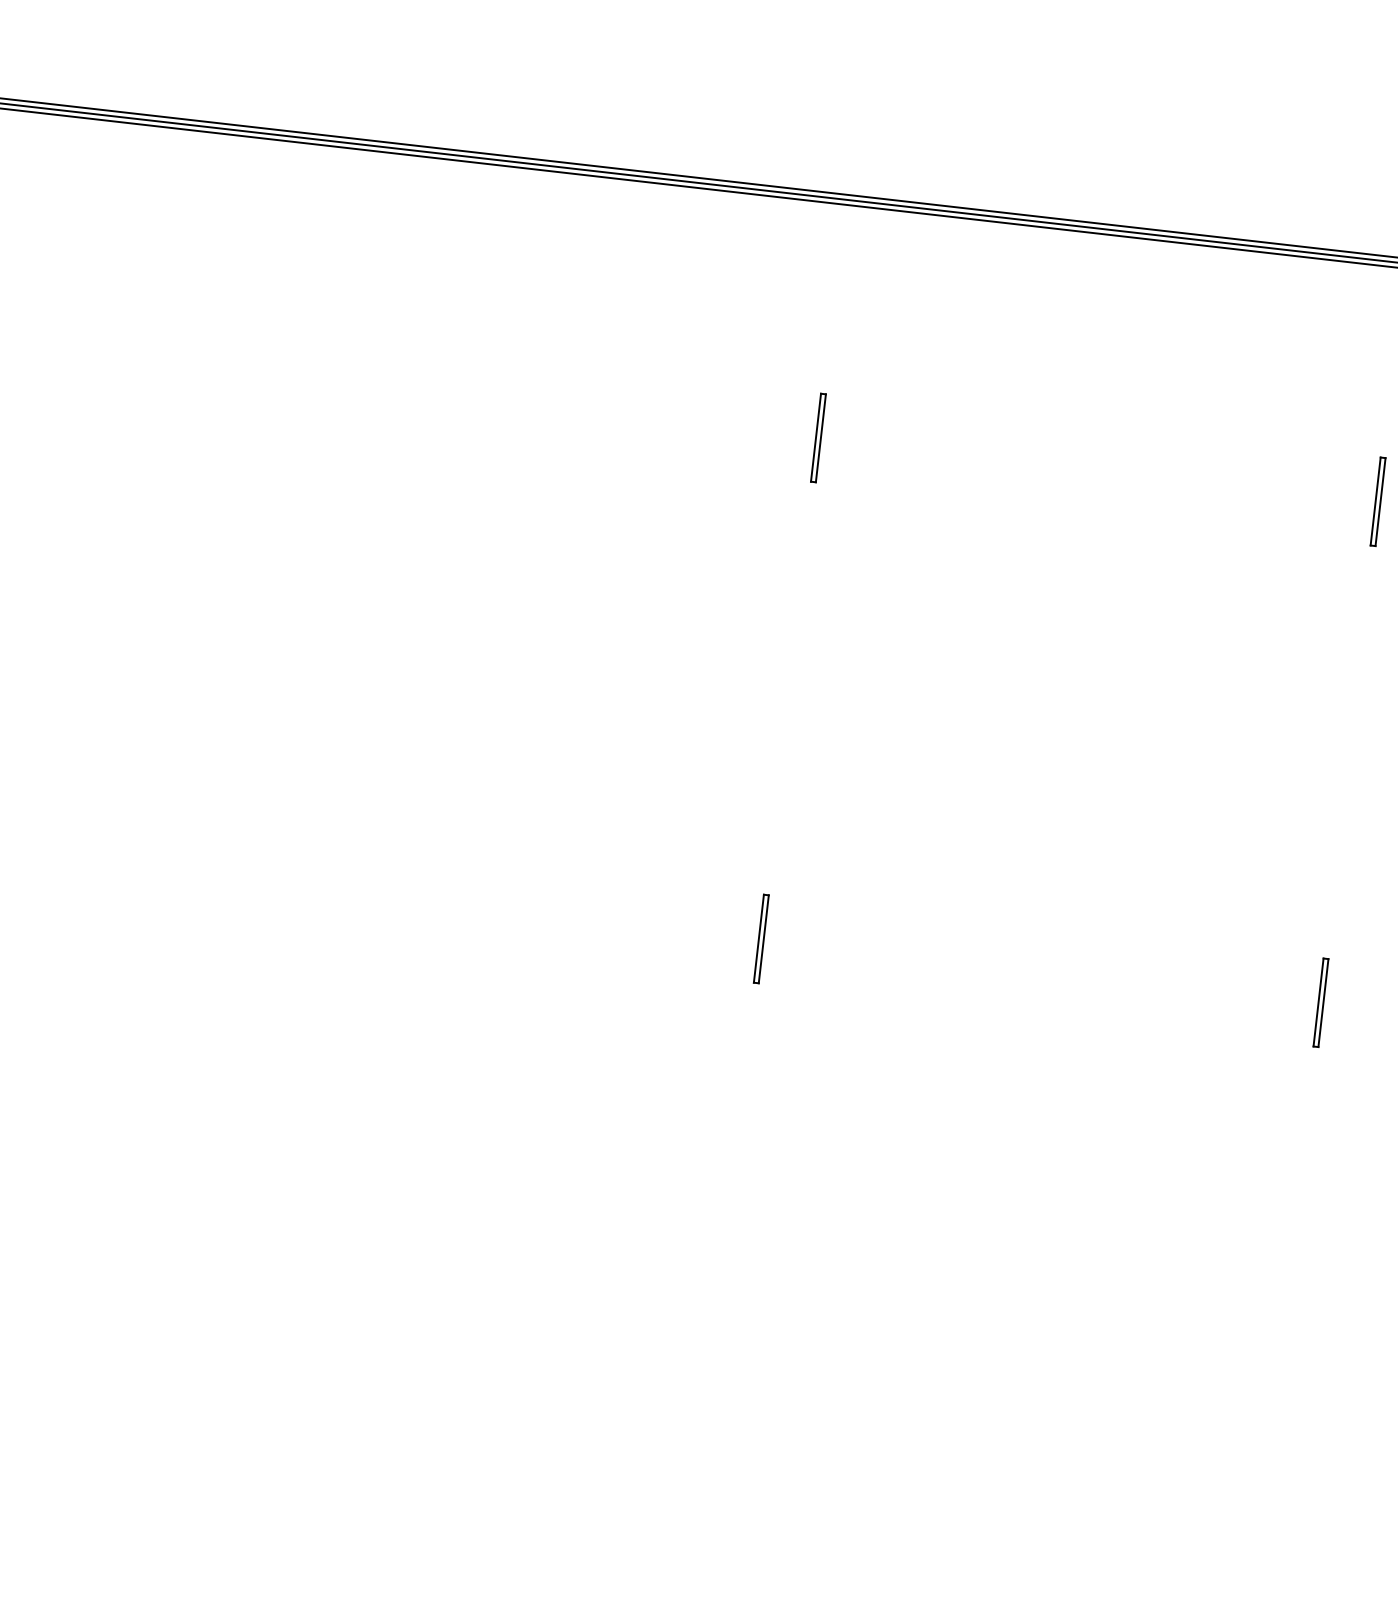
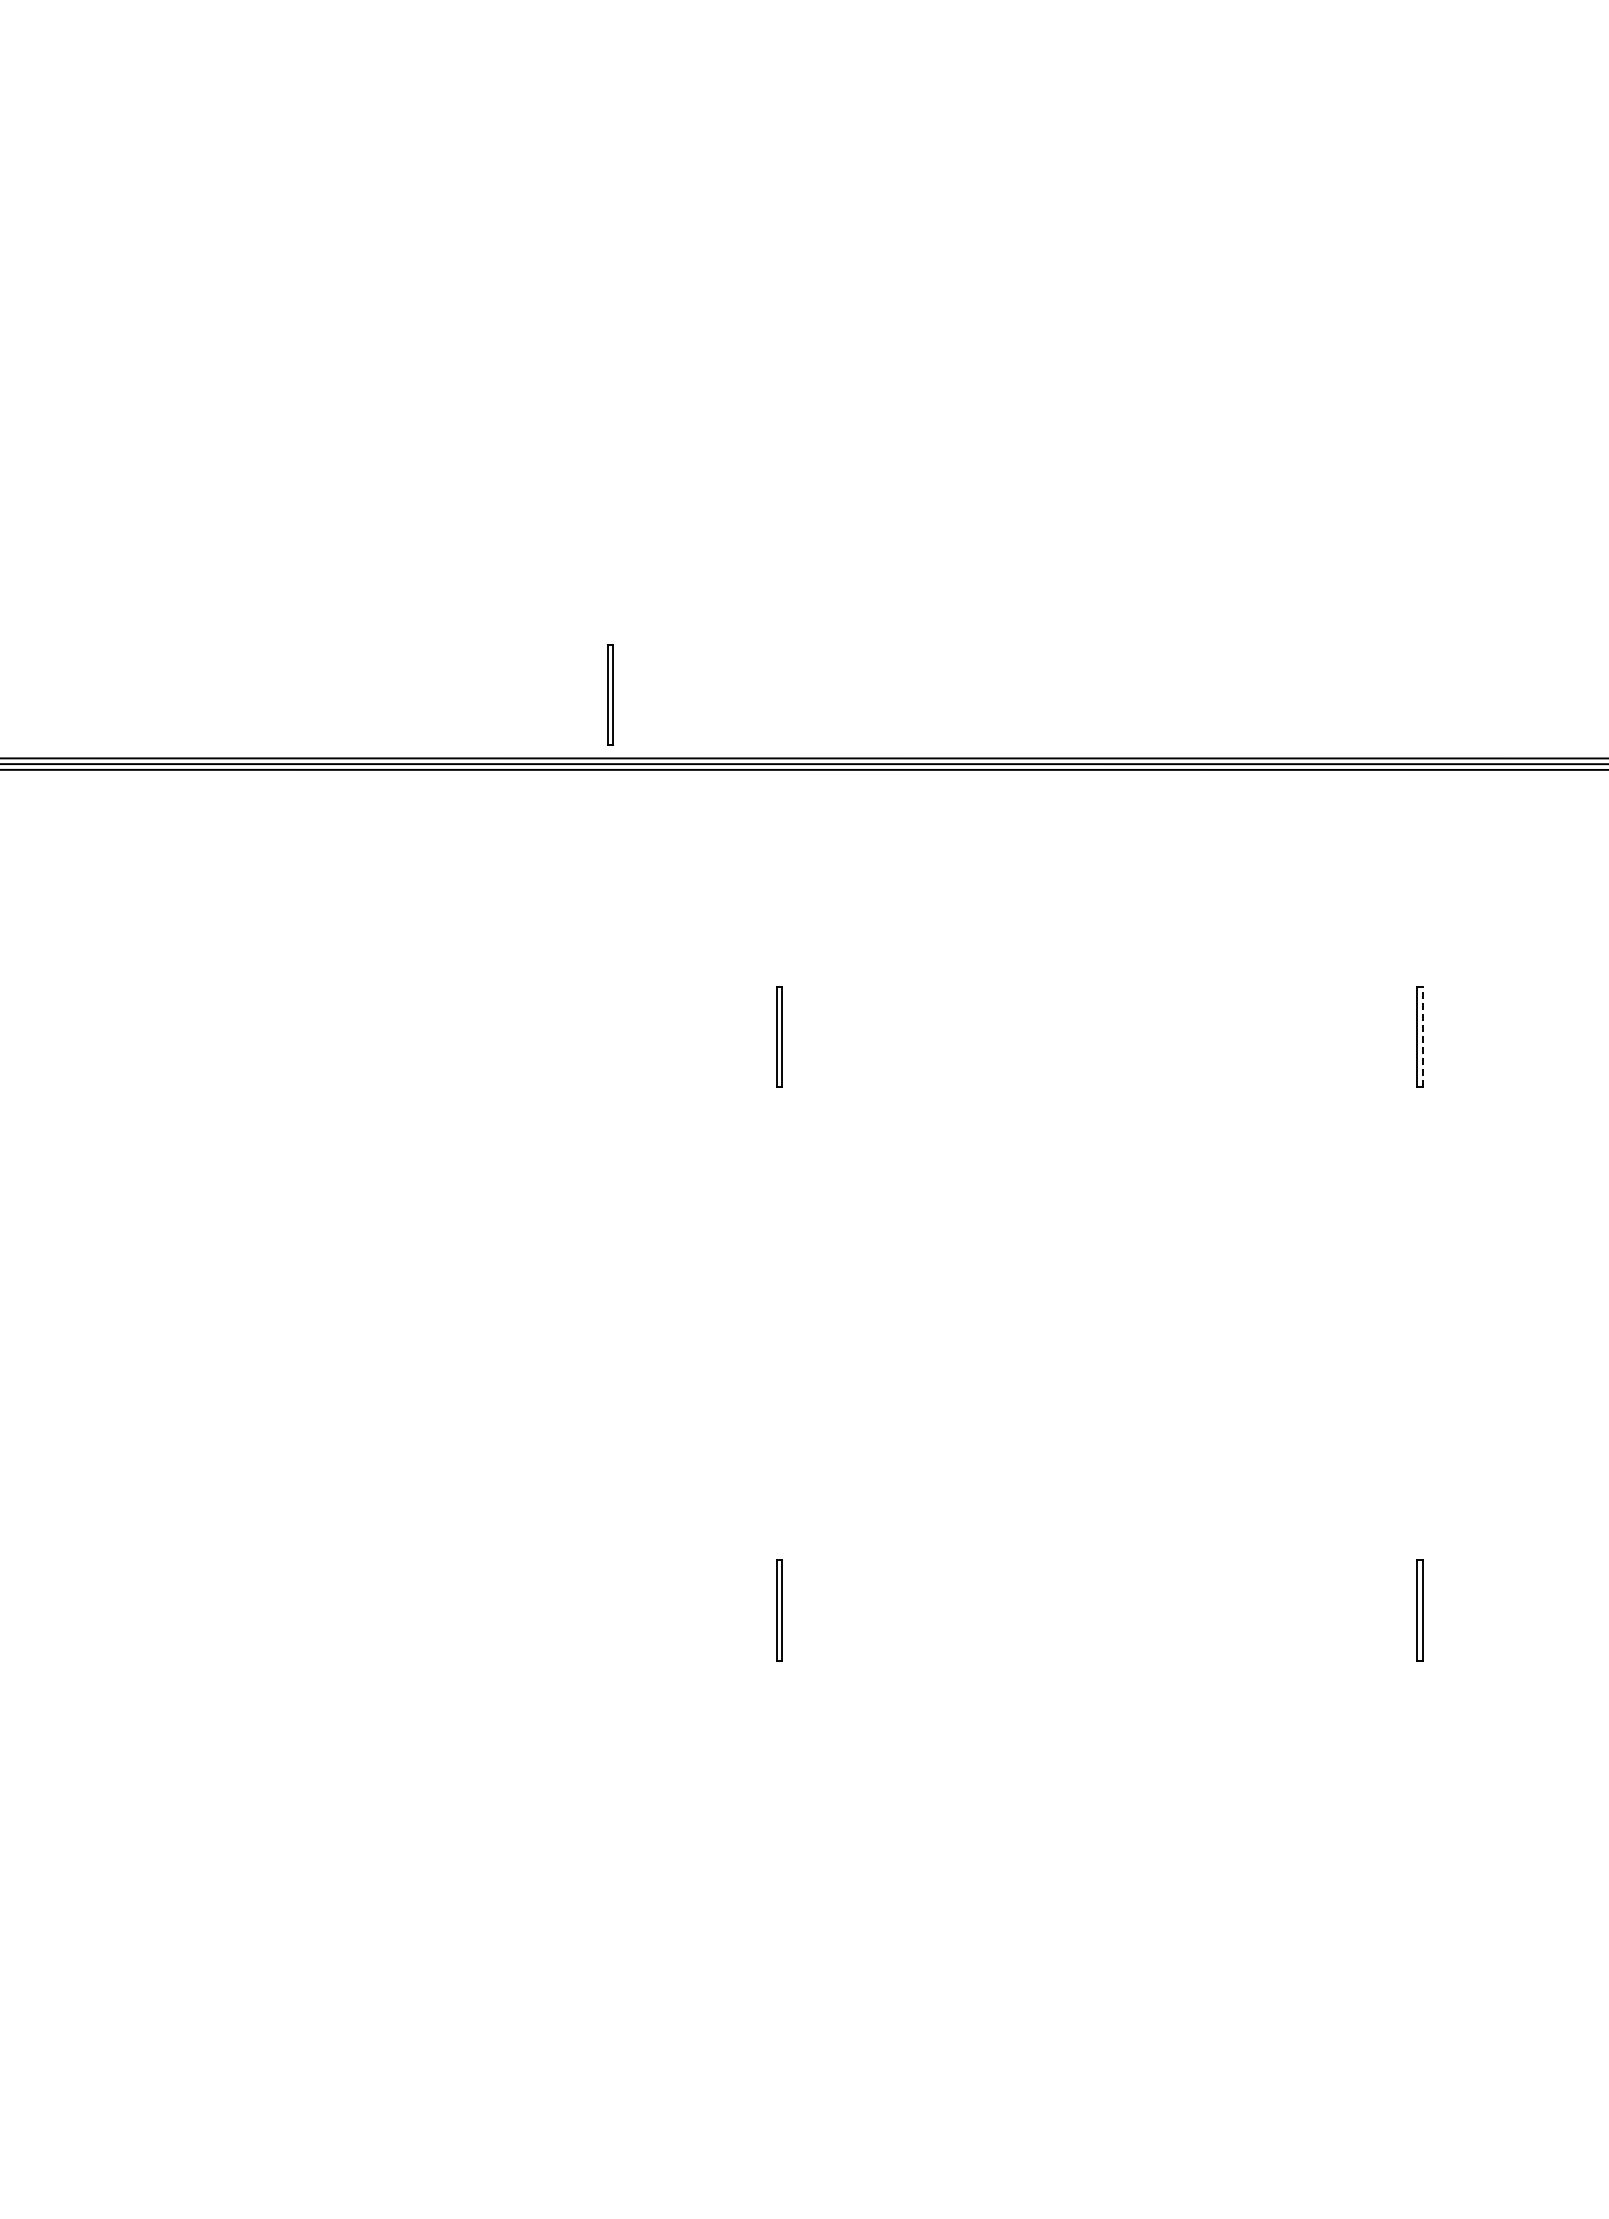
part: (704, 122) -> (610, 694), added
line: (1380, 501) -> (1422, 1036), solid -> dashed

